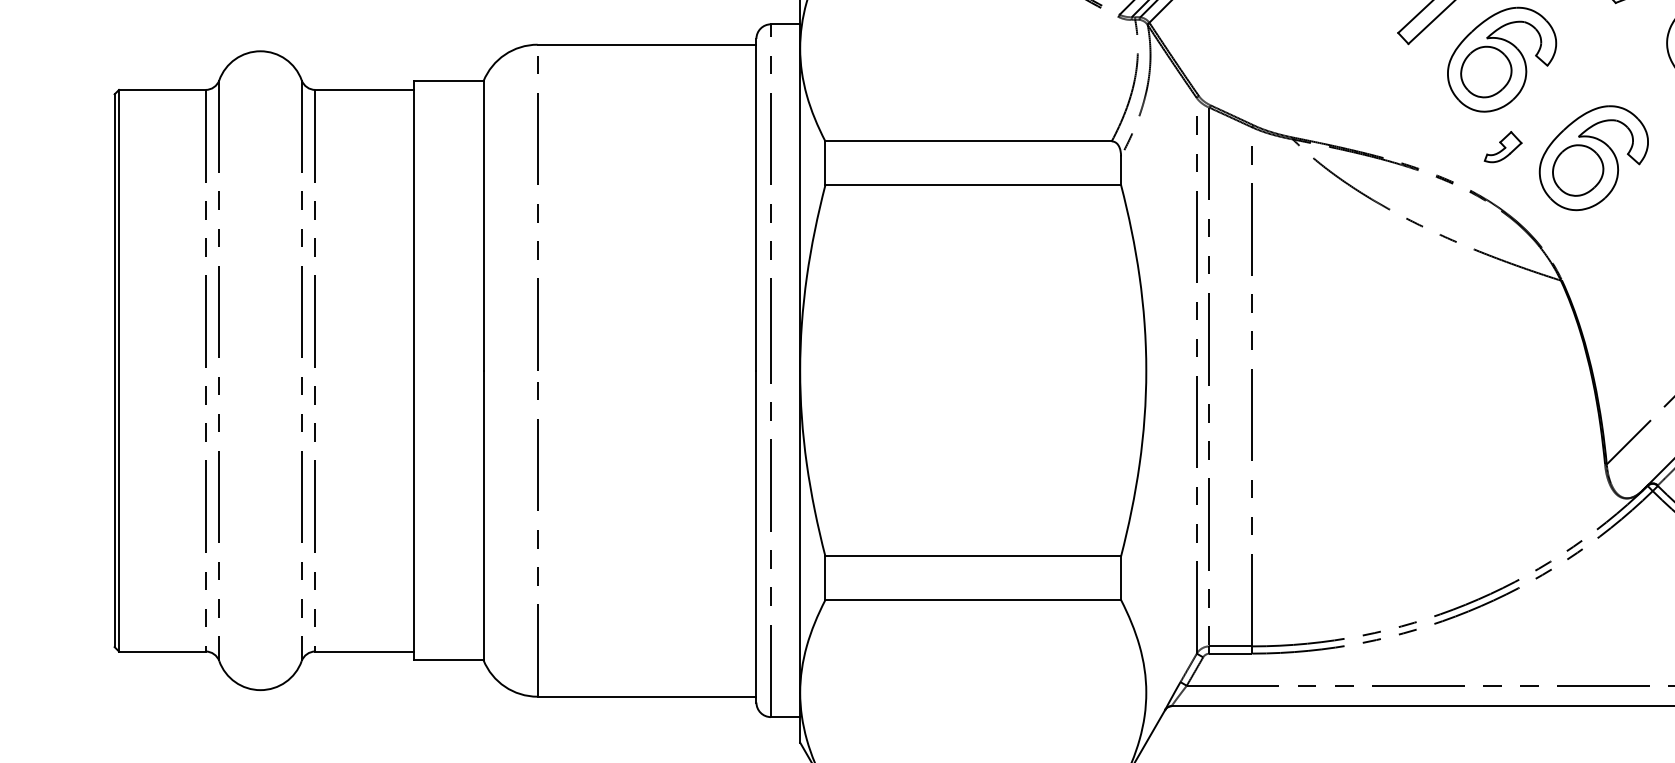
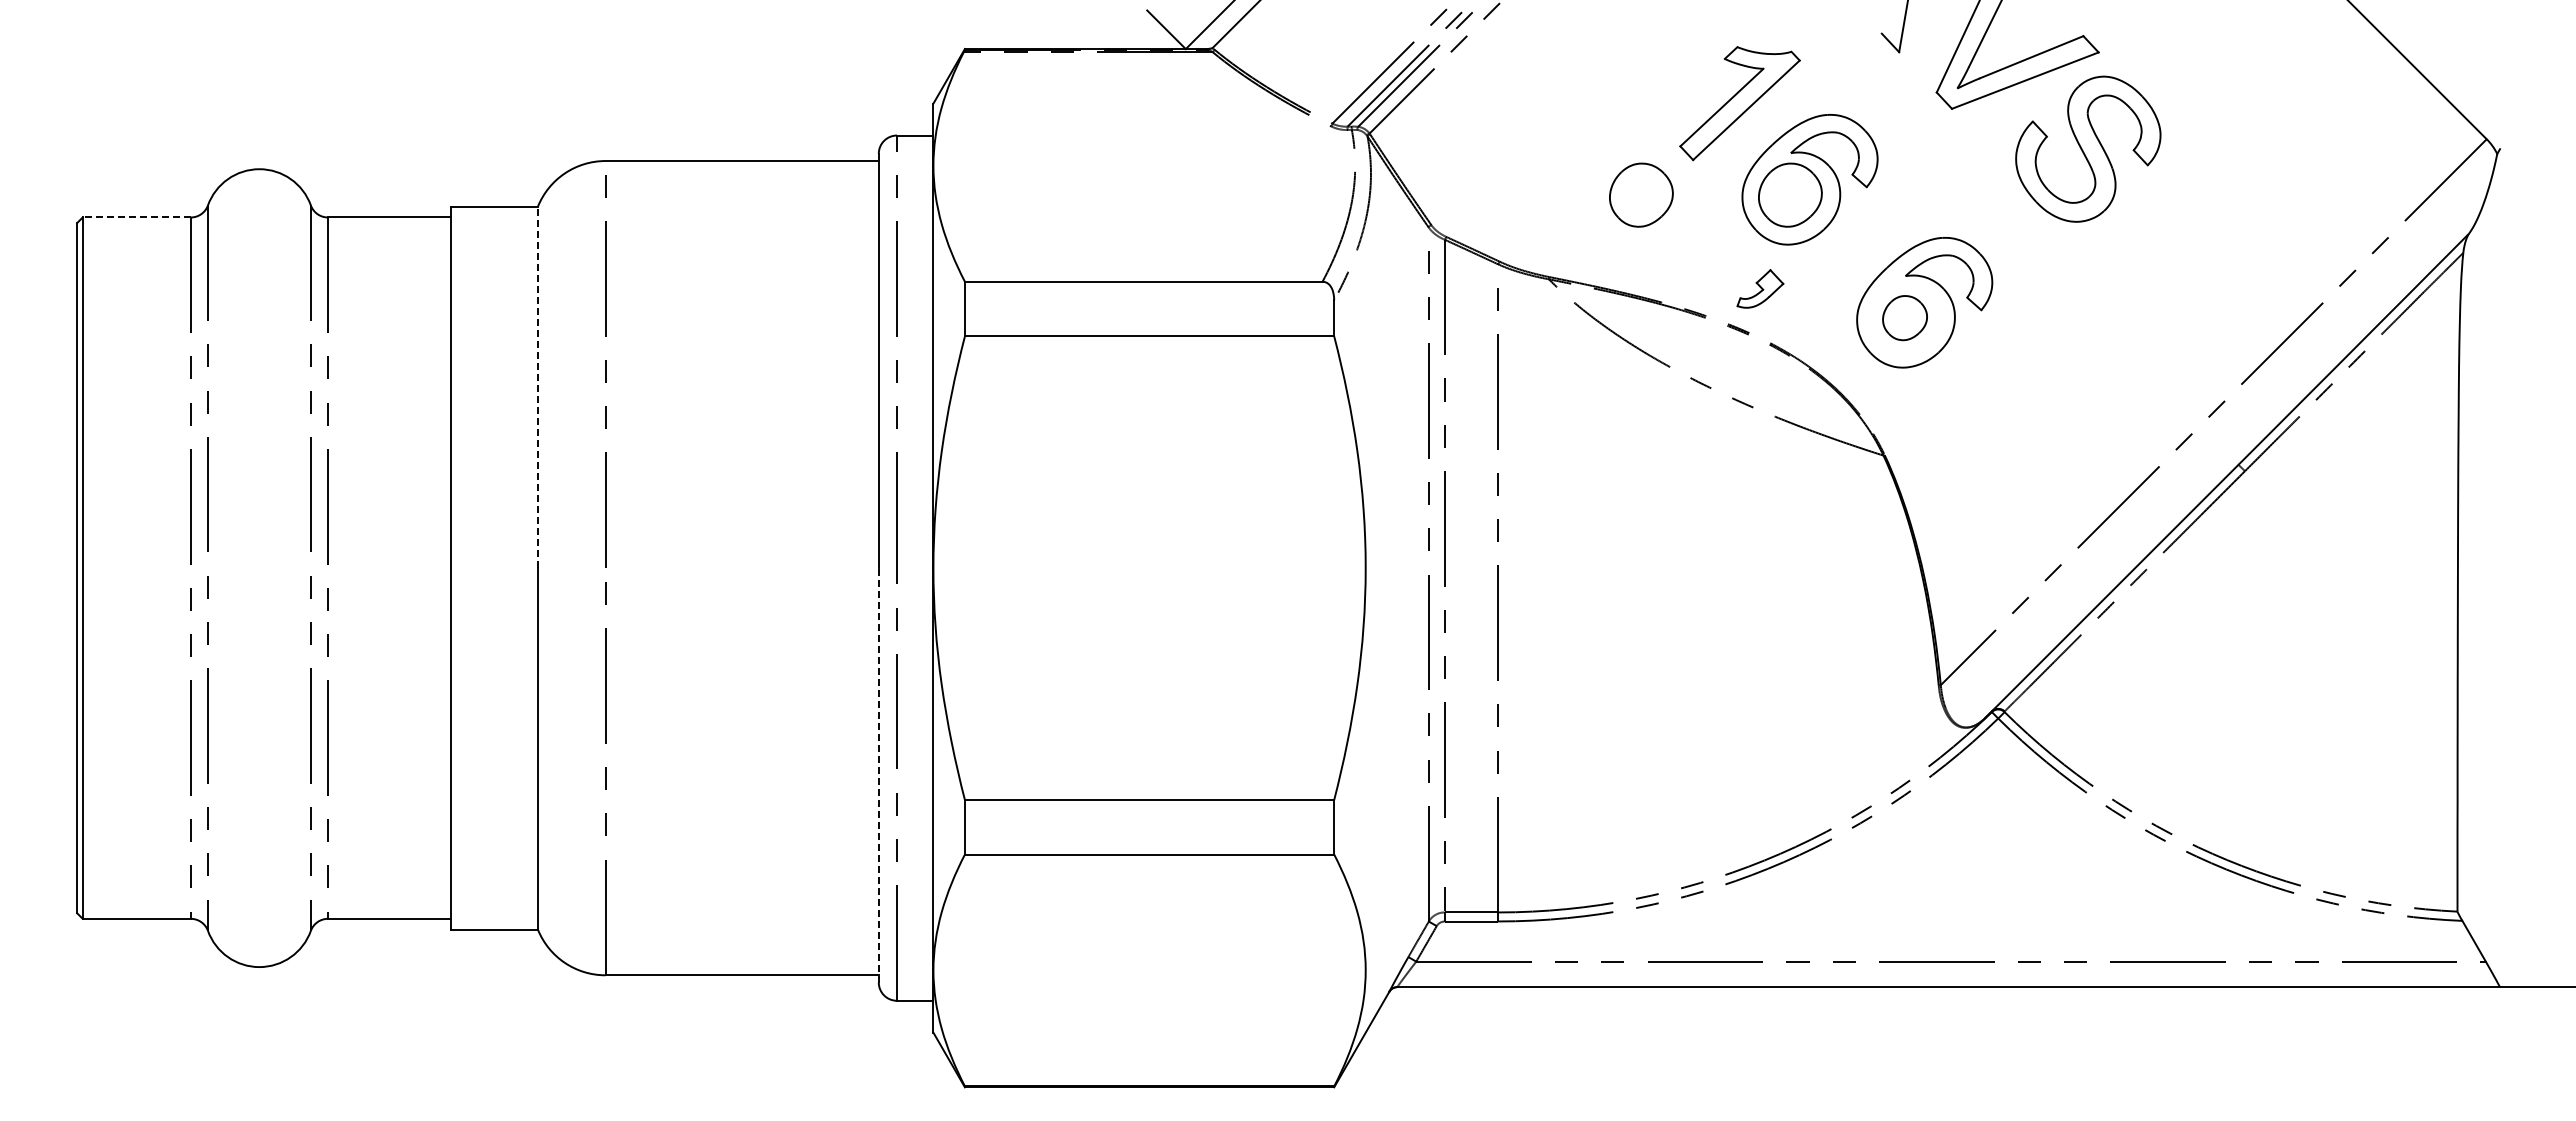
part: (1367, 71) -> (1641, 194), added
line: (162, 89) -> (136, 217), solid -> dashed
part: (1503, 146) -> (1760, 288), moved
part: (1577, 170) -> (1904, 317), size x0.7
line: (483, 226) -> (537, 387), solid -> dashed
line: (756, 535) -> (878, 774), solid -> dashed

